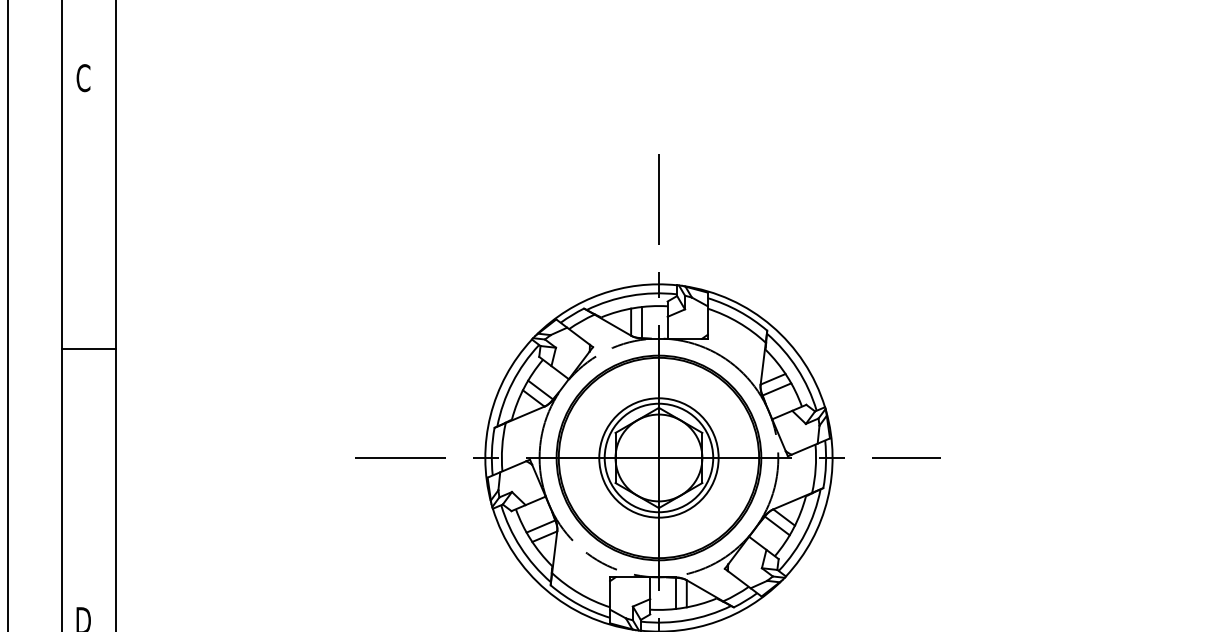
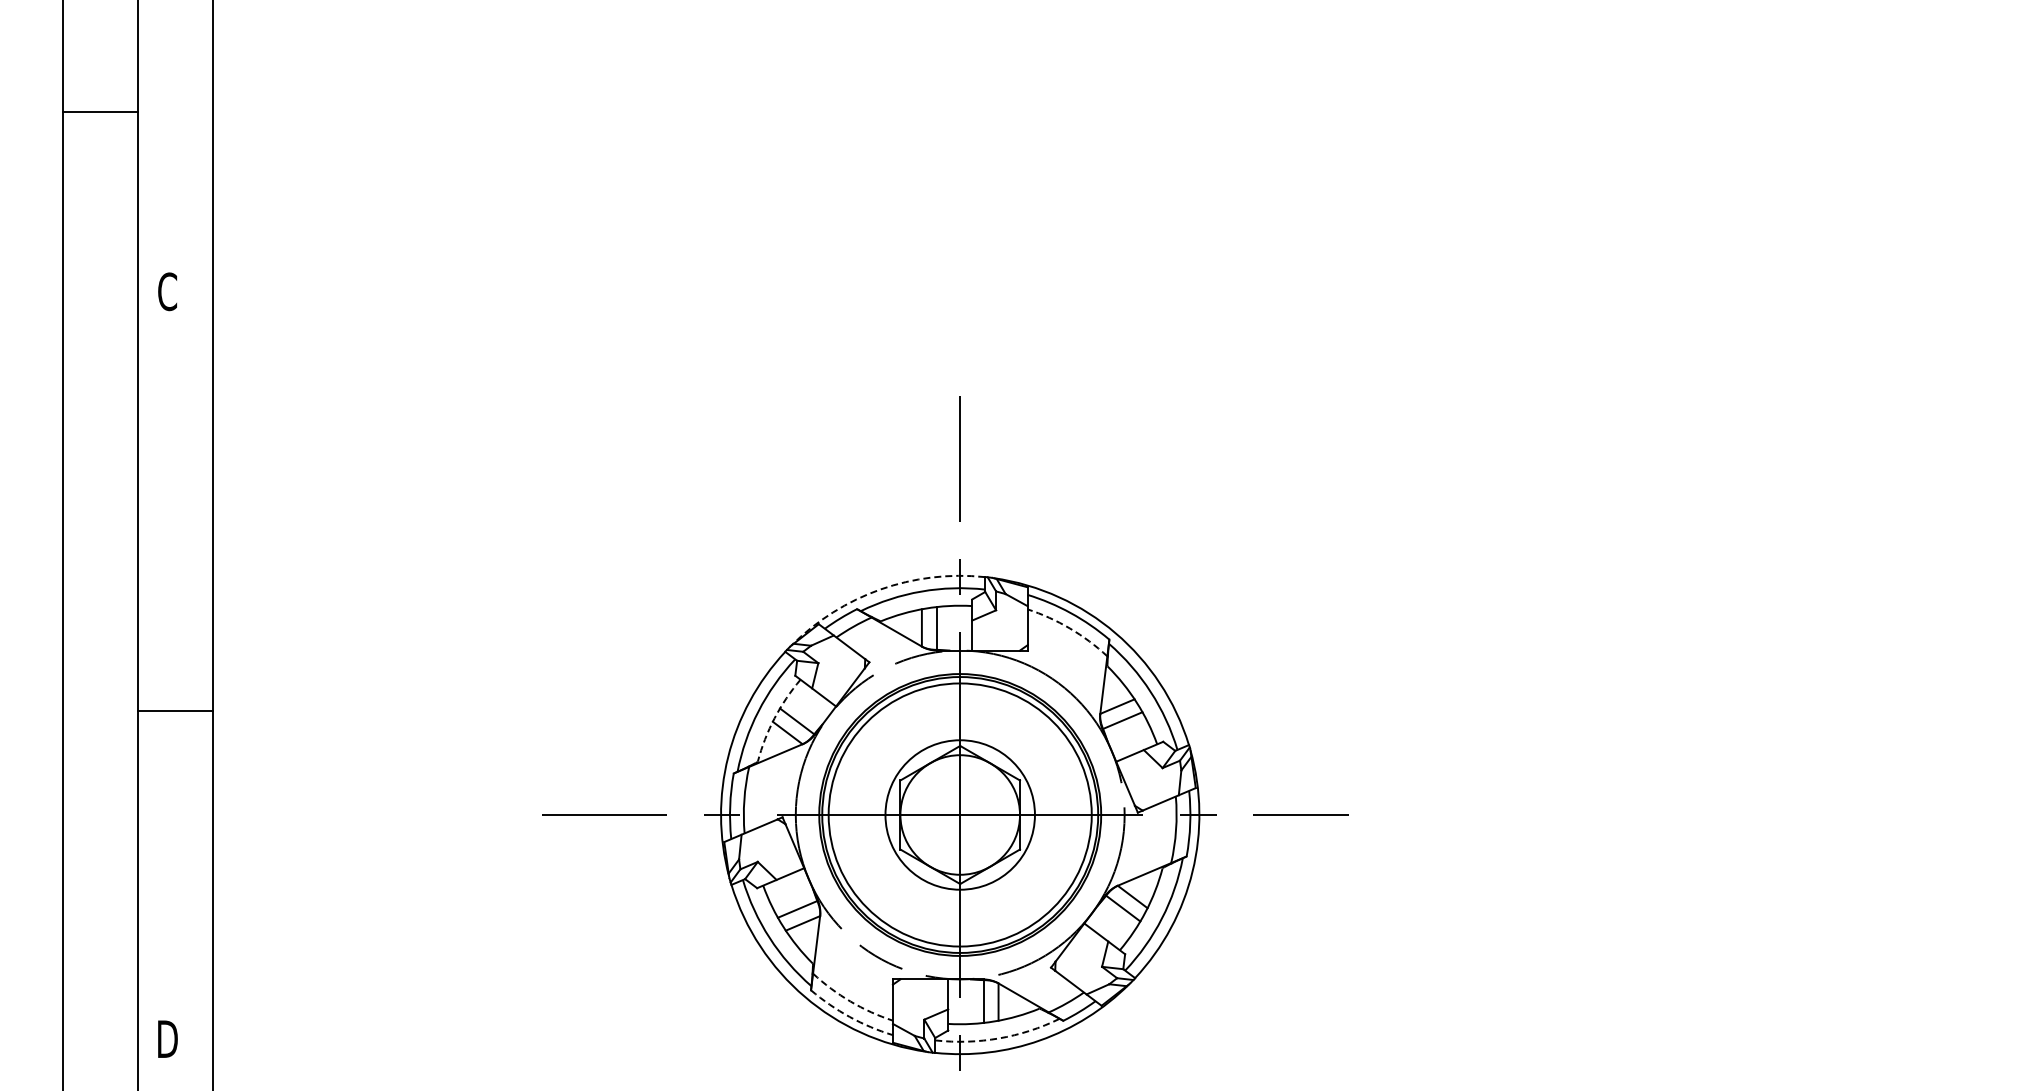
arc: (601, 294) -> (880, 589), solid -> dashed
arc: (738, 322) -> (1069, 628), solid -> dashed
line: (89, 349) -> (175, 710), moved
arc: (524, 387) -> (774, 718), solid -> dashed
circle: (659, 457) -> (960, 814), size x1.6
arc: (579, 593) -> (850, 1001), solid -> dashed
arc: (578, 604) -> (849, 1016), solid -> dashed
arc: (687, 620) -> (999, 1038), solid -> dashed

